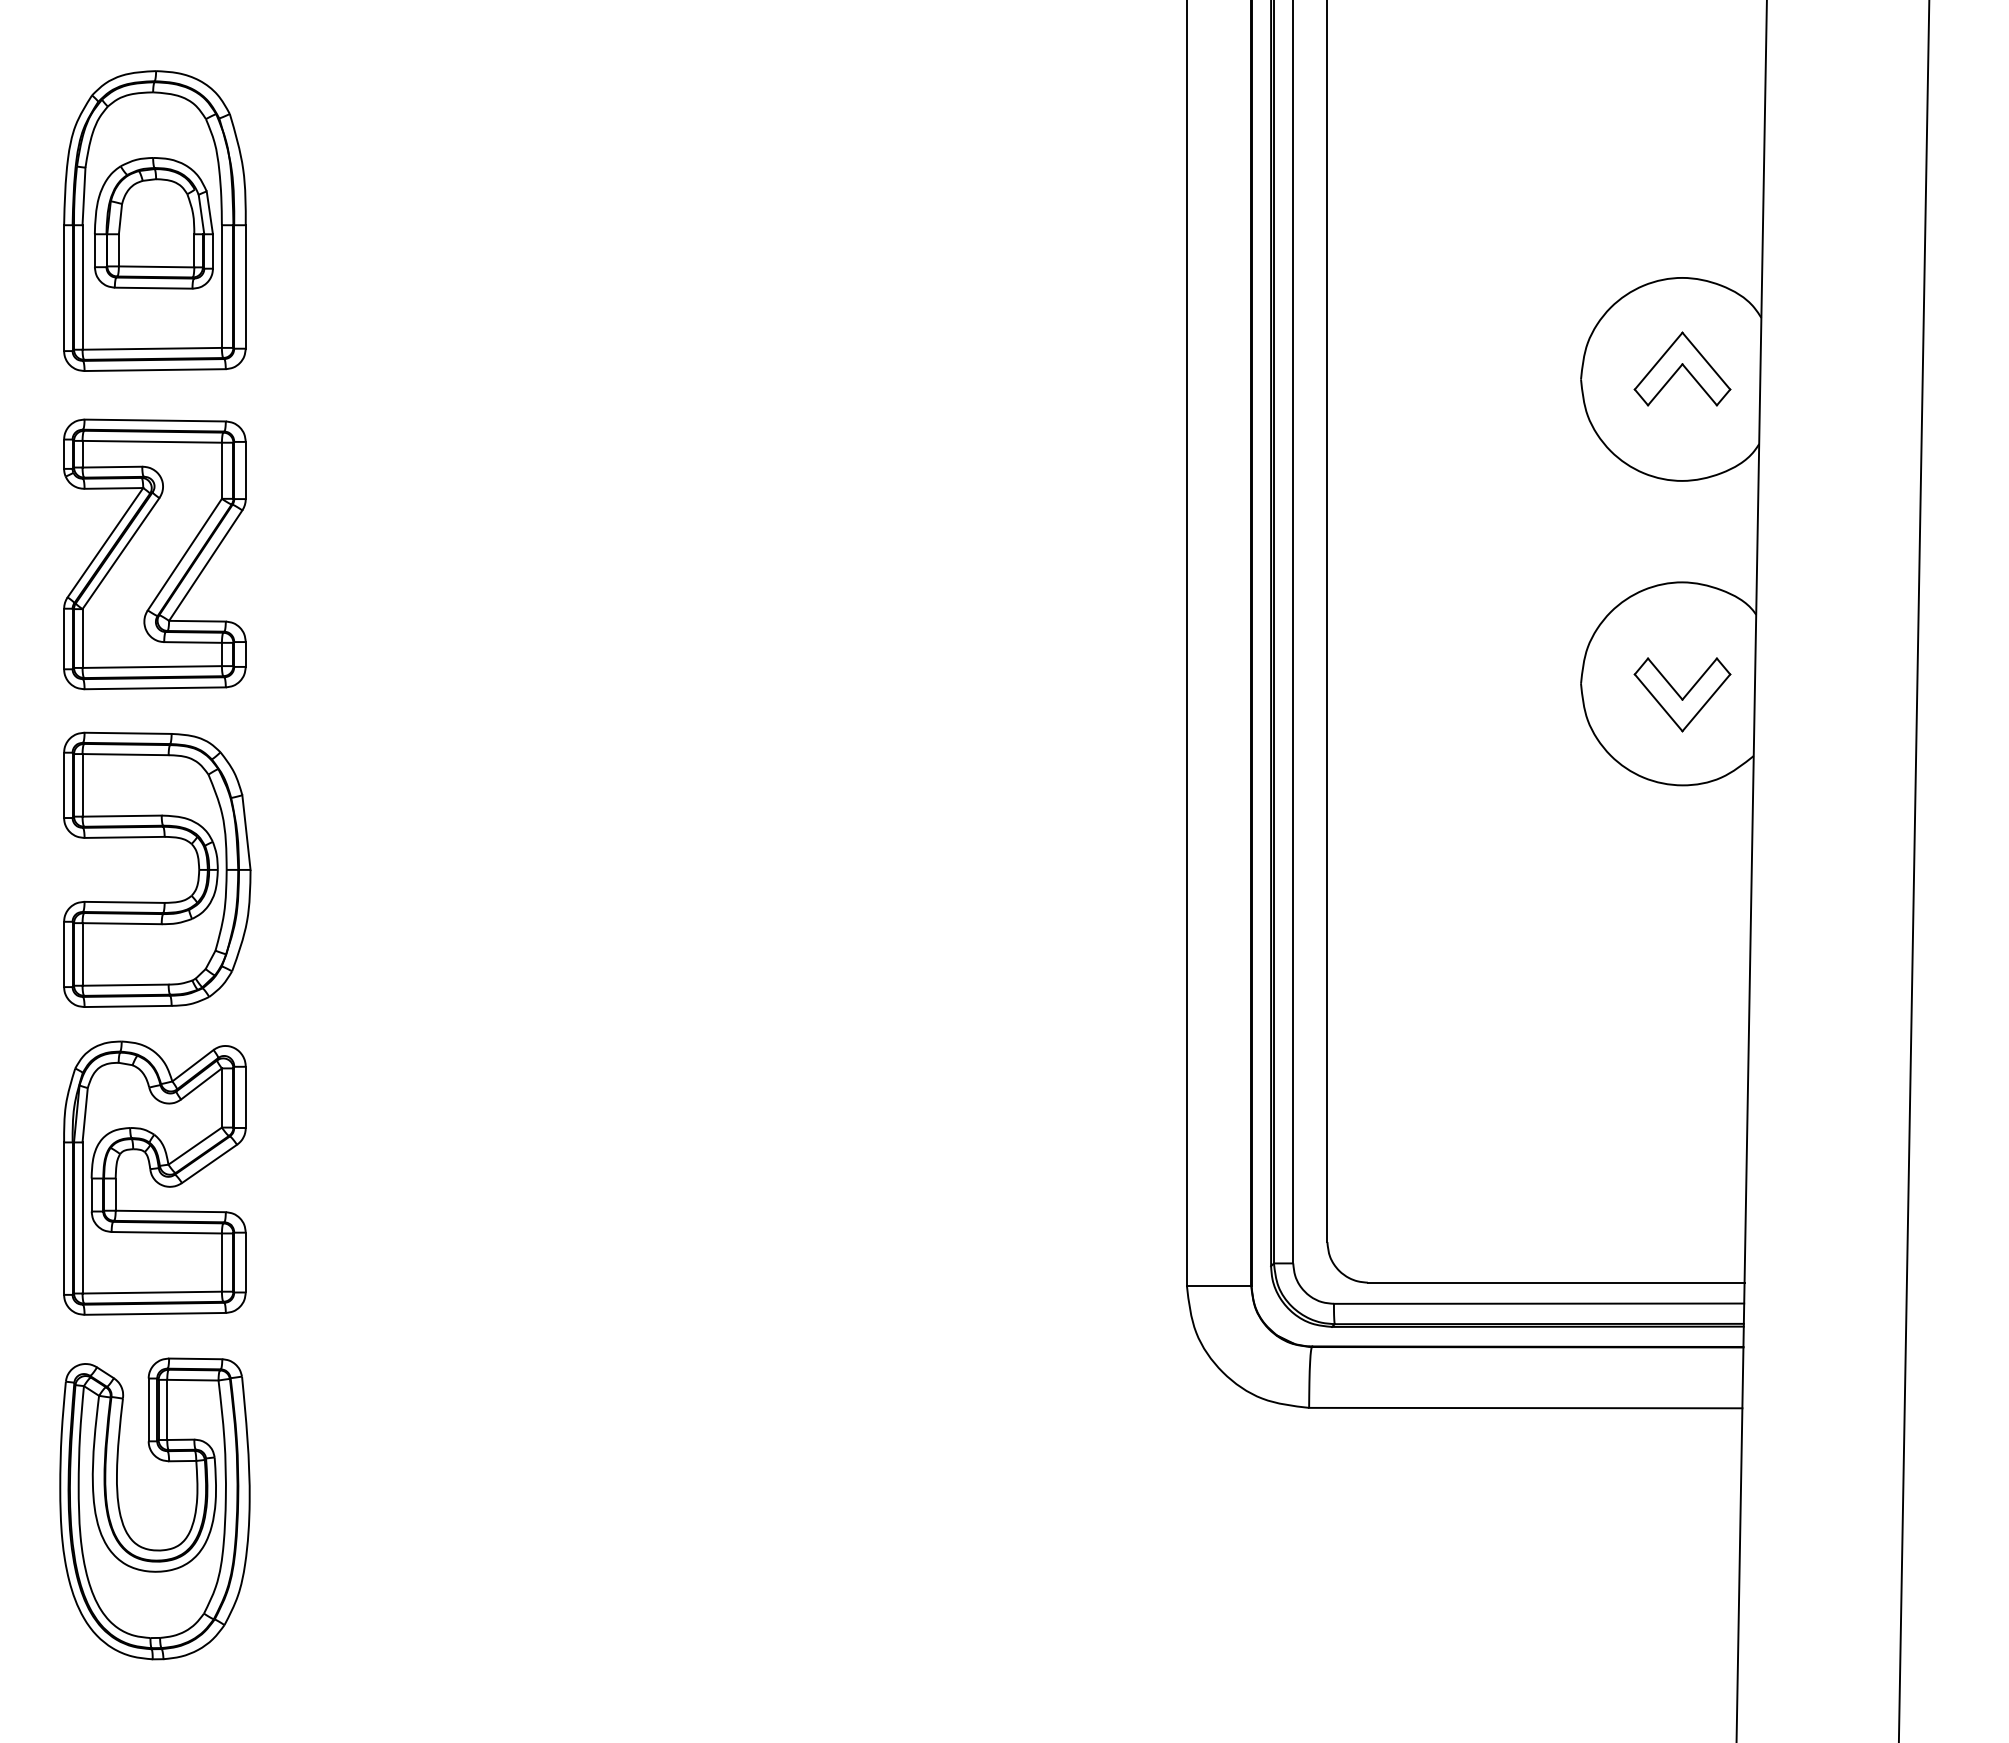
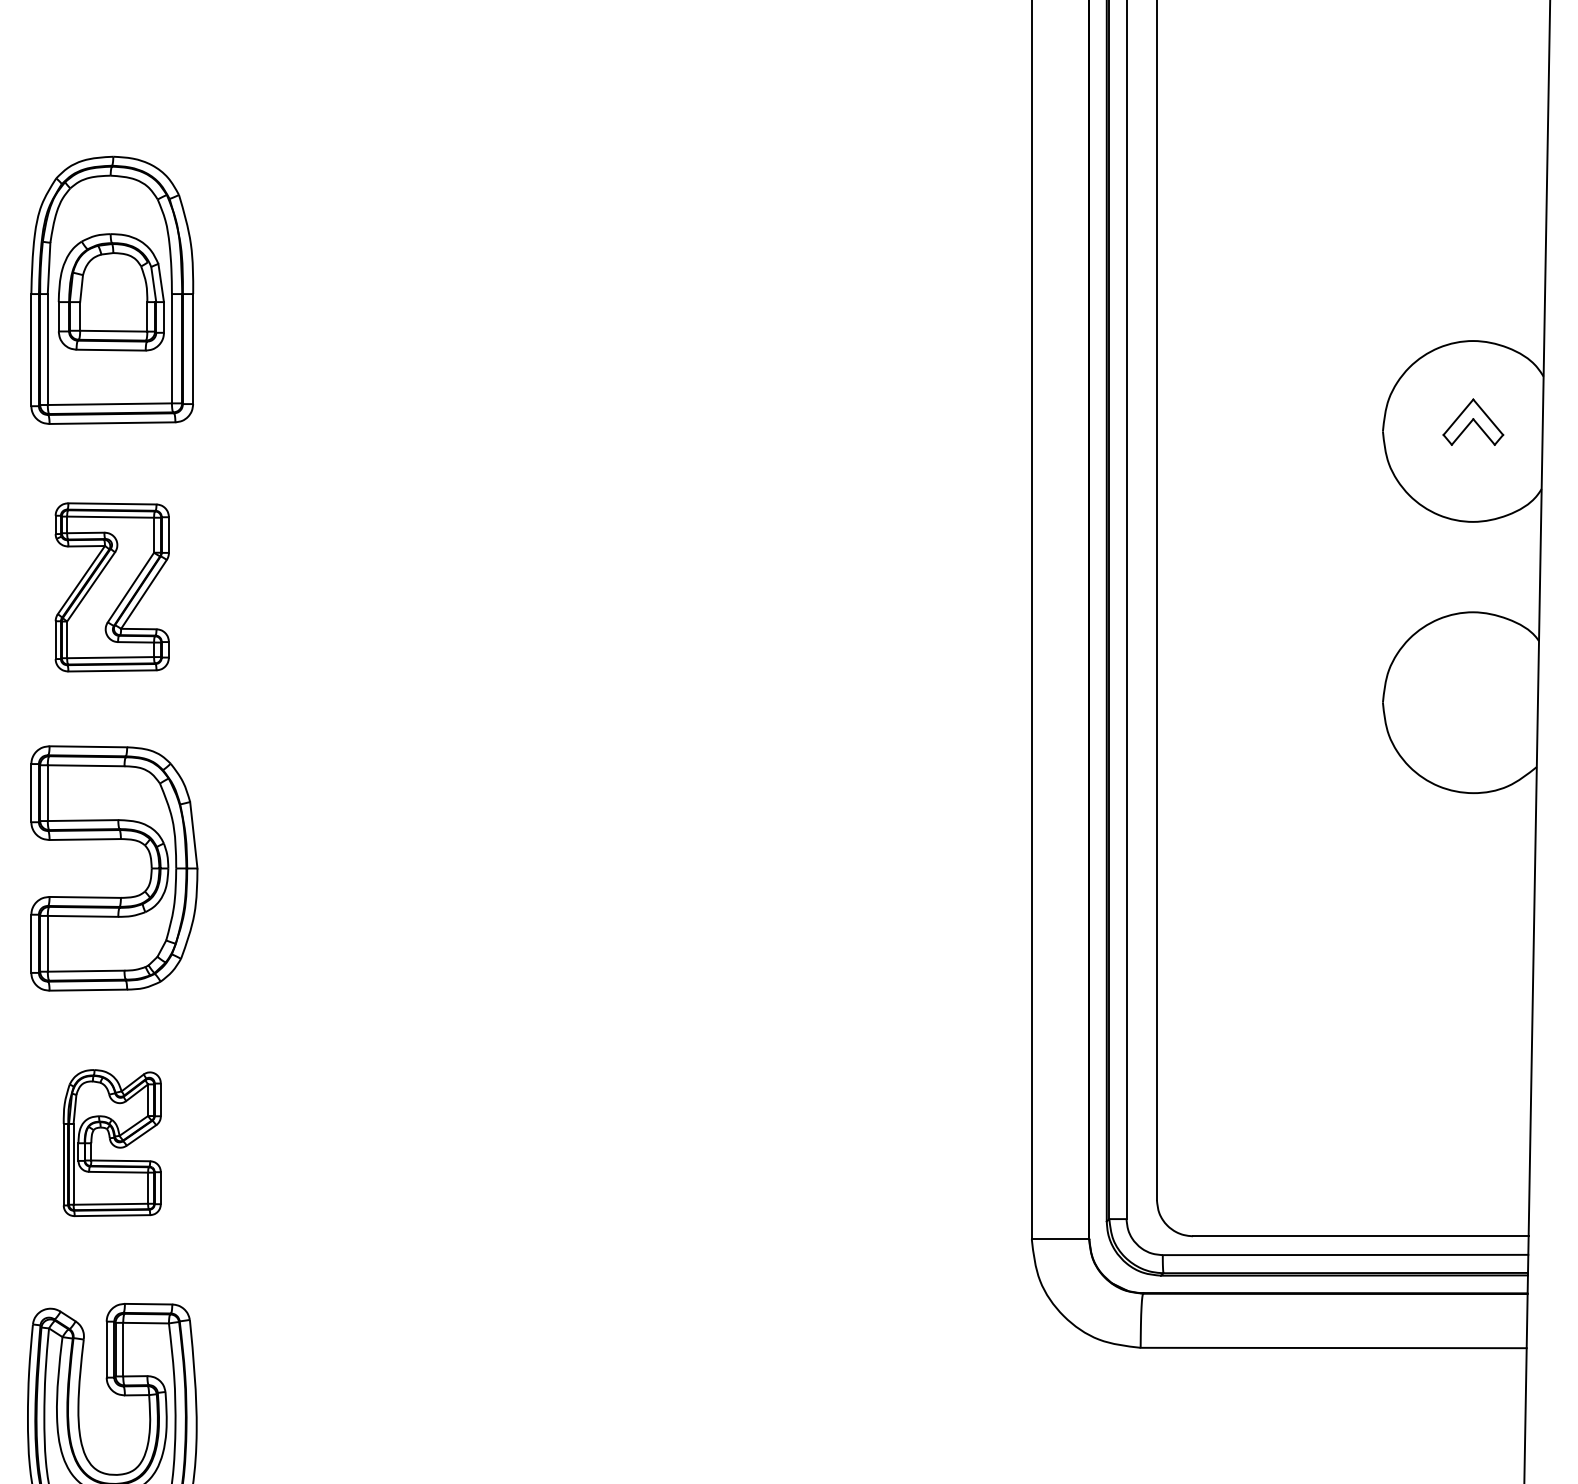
part: (1682, 368) -> (1473, 421), size x0.7
part: (154, 554) -> (111, 587), size x0.7
part: (1682, 694) -> (1473, 712), removed
part: (154, 1177) -> (111, 1142), size x0.6

